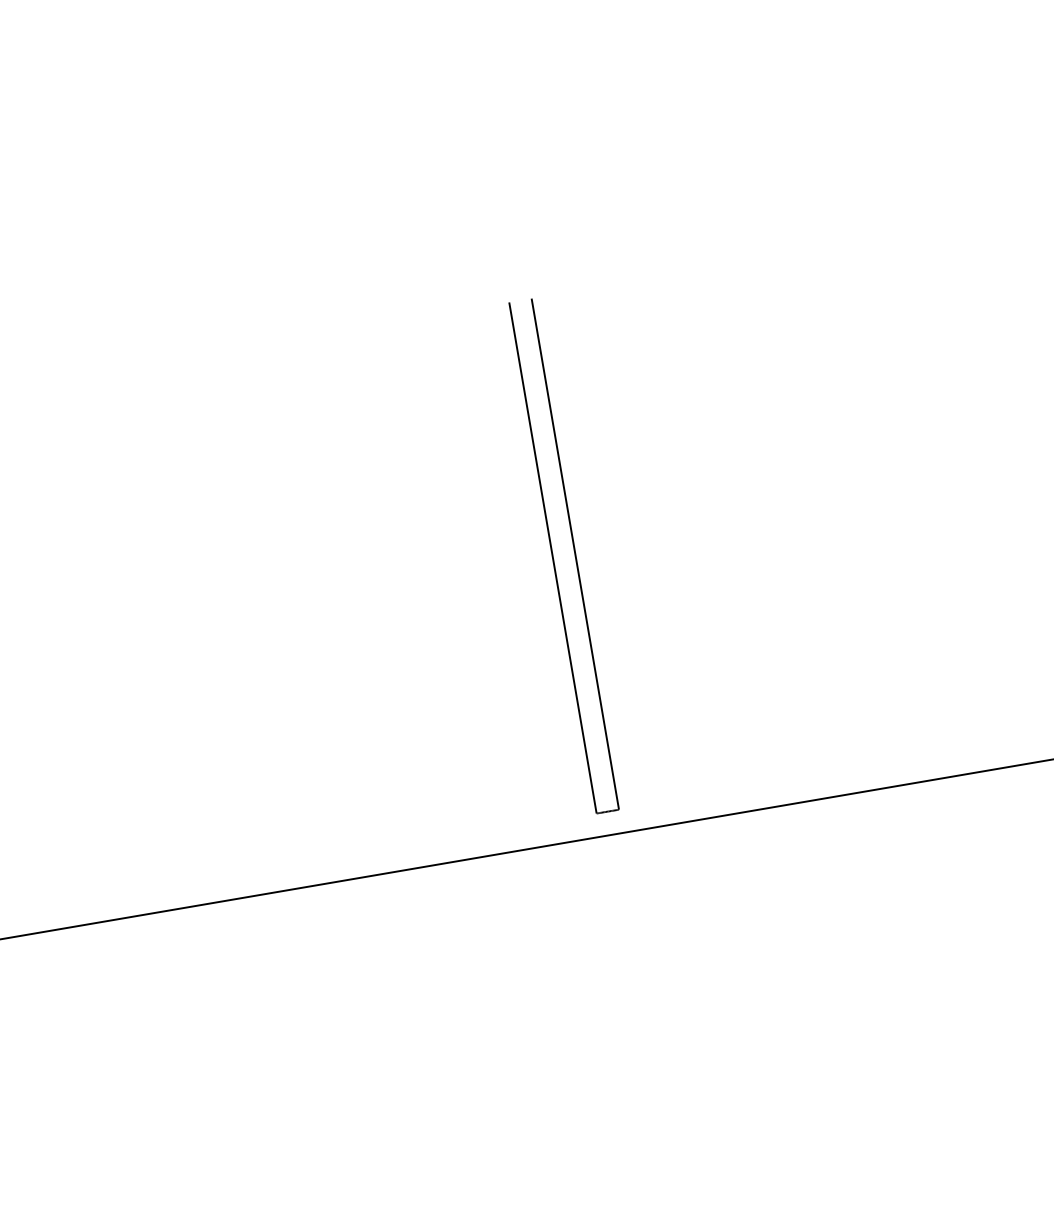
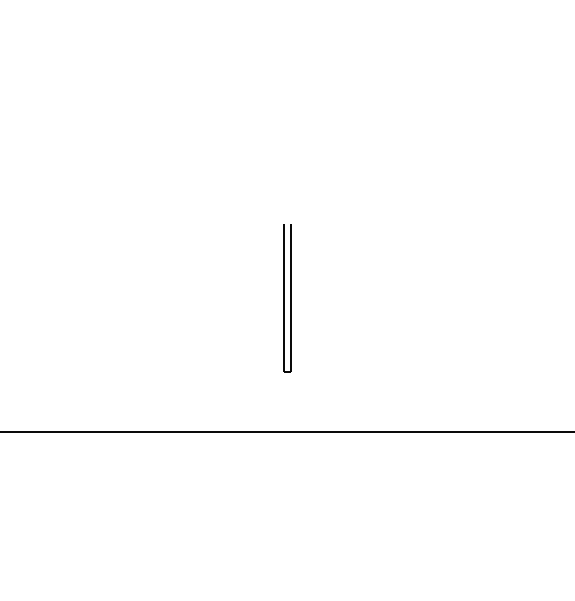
part: (564, 557) -> (287, 298), size x0.6

